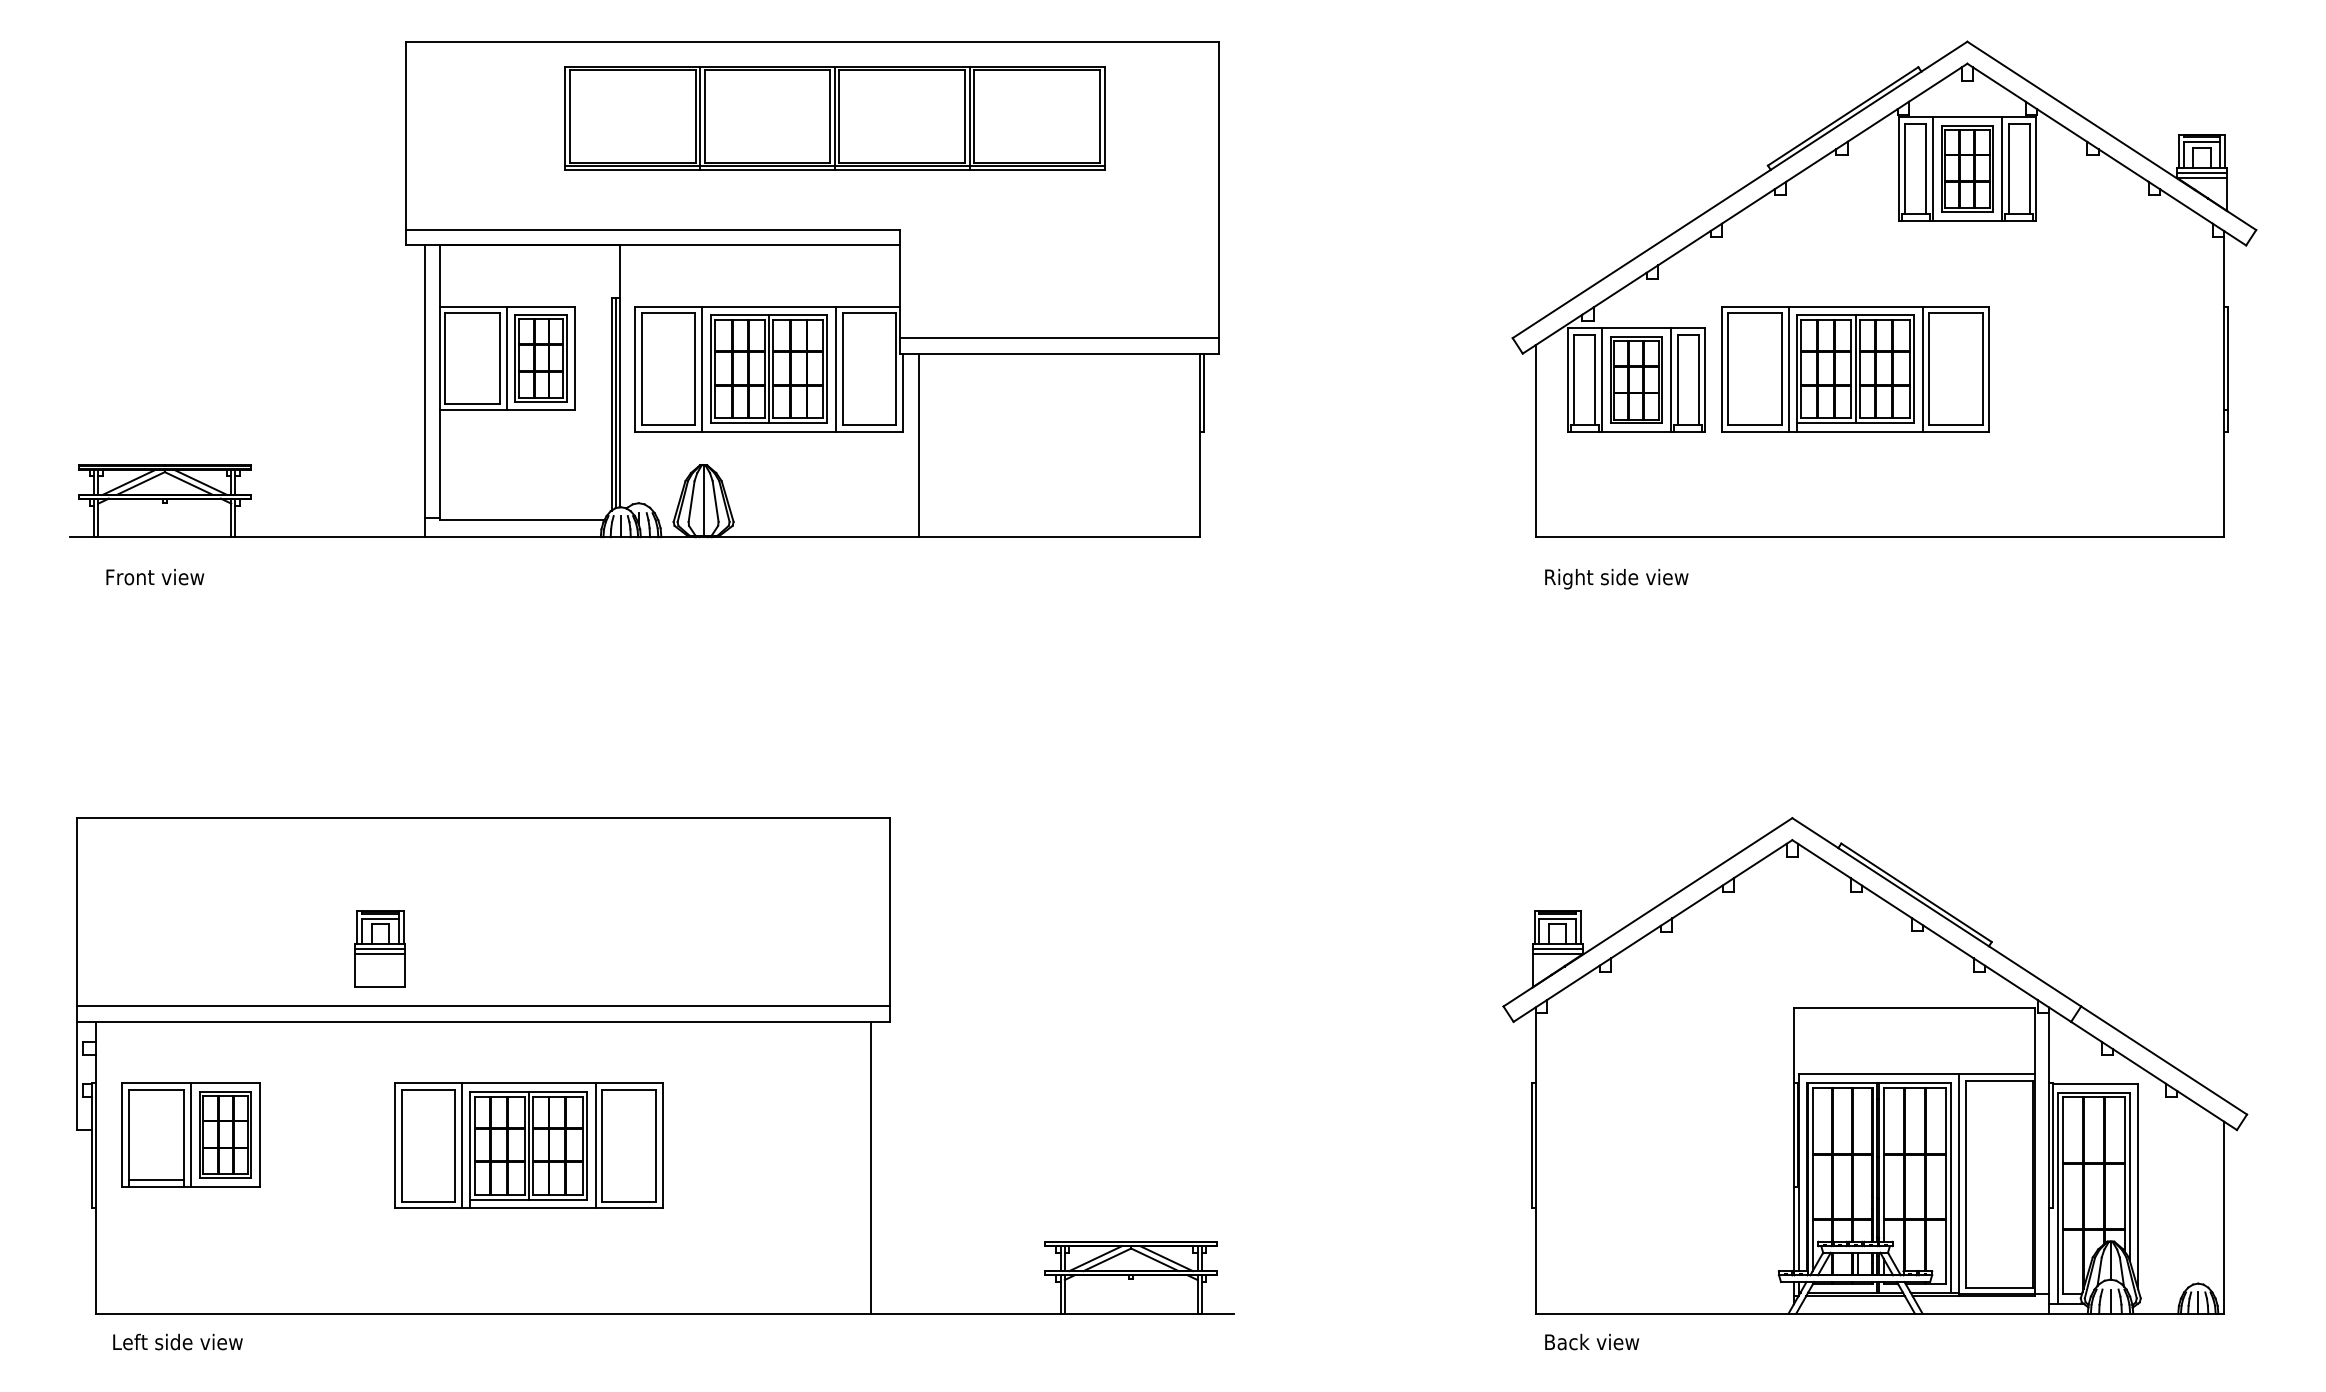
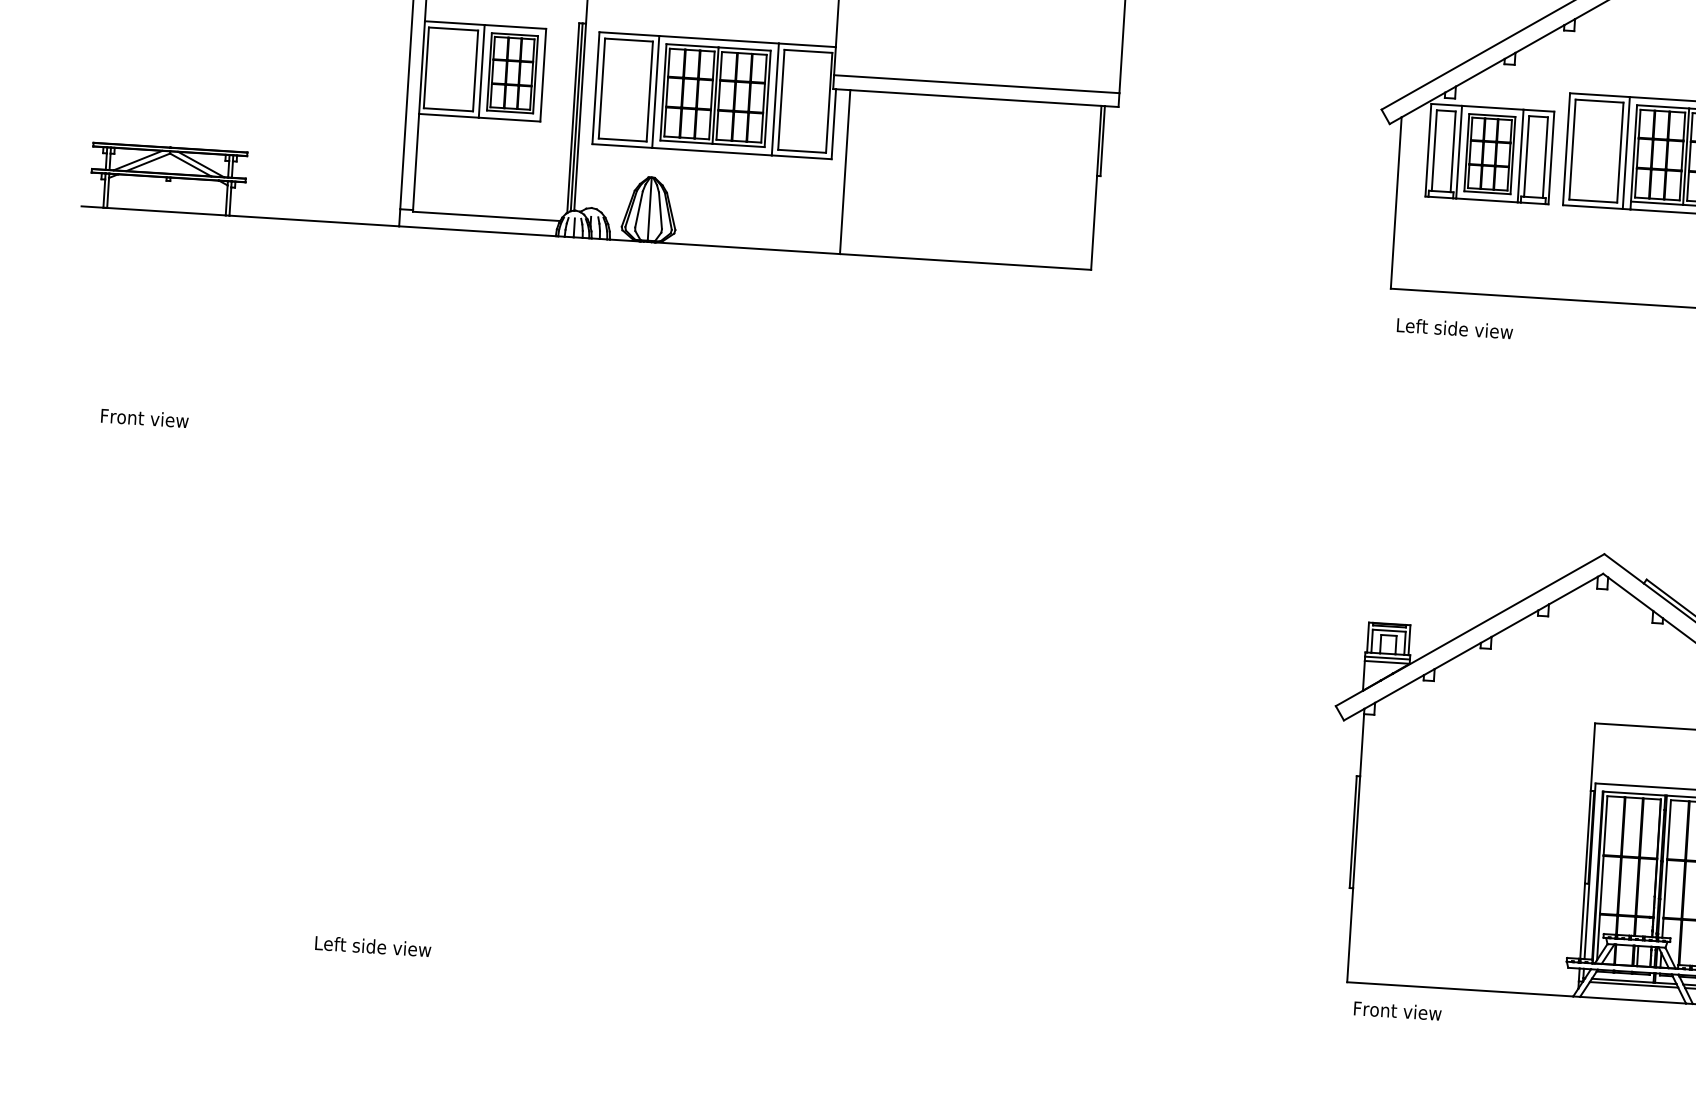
text: (155, 577) -> (145, 418), moved
text: (1617, 578) -> (1461, 330), Right side view -> Left side view
part: (655, 1065) -> (575, 711), removed
text: (177, 1341) -> (372, 945), moved
text: (1594, 1341) -> (1398, 1010), Back view -> Front view

